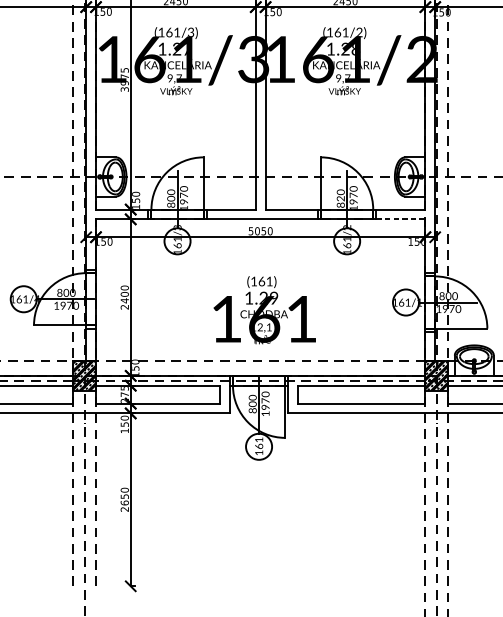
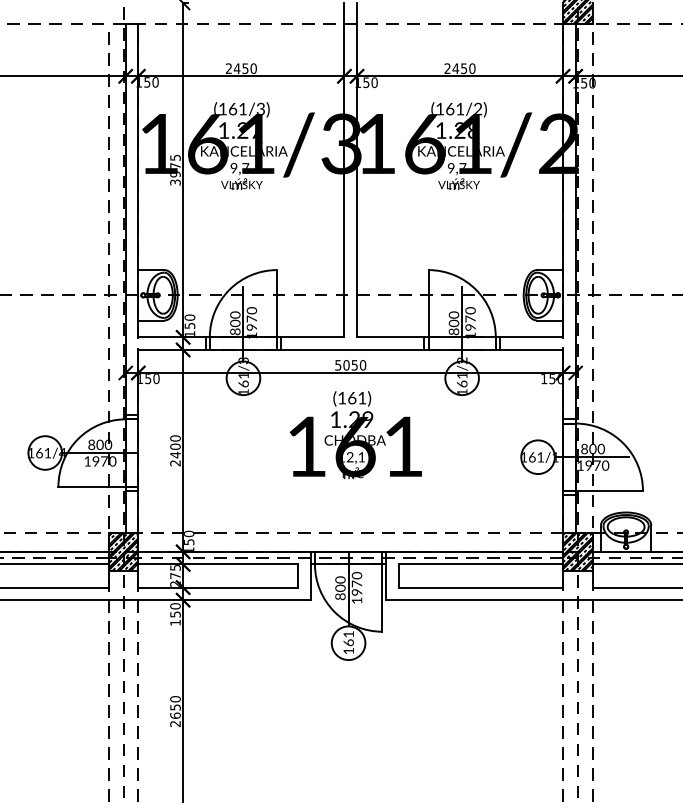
text: (341, 198) -> (454, 323), 820 -> 800
line: (400, 218) -> (531, 349), dashed -> solid
text: (264, 310) -> (355, 435), moved

